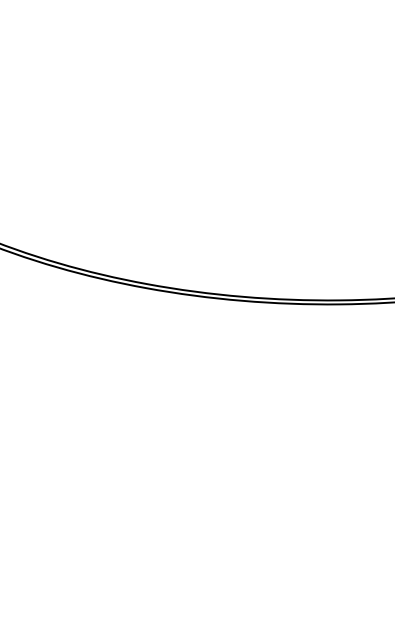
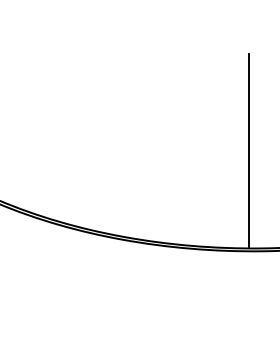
line: (322, 163) -> (248, 150), added

